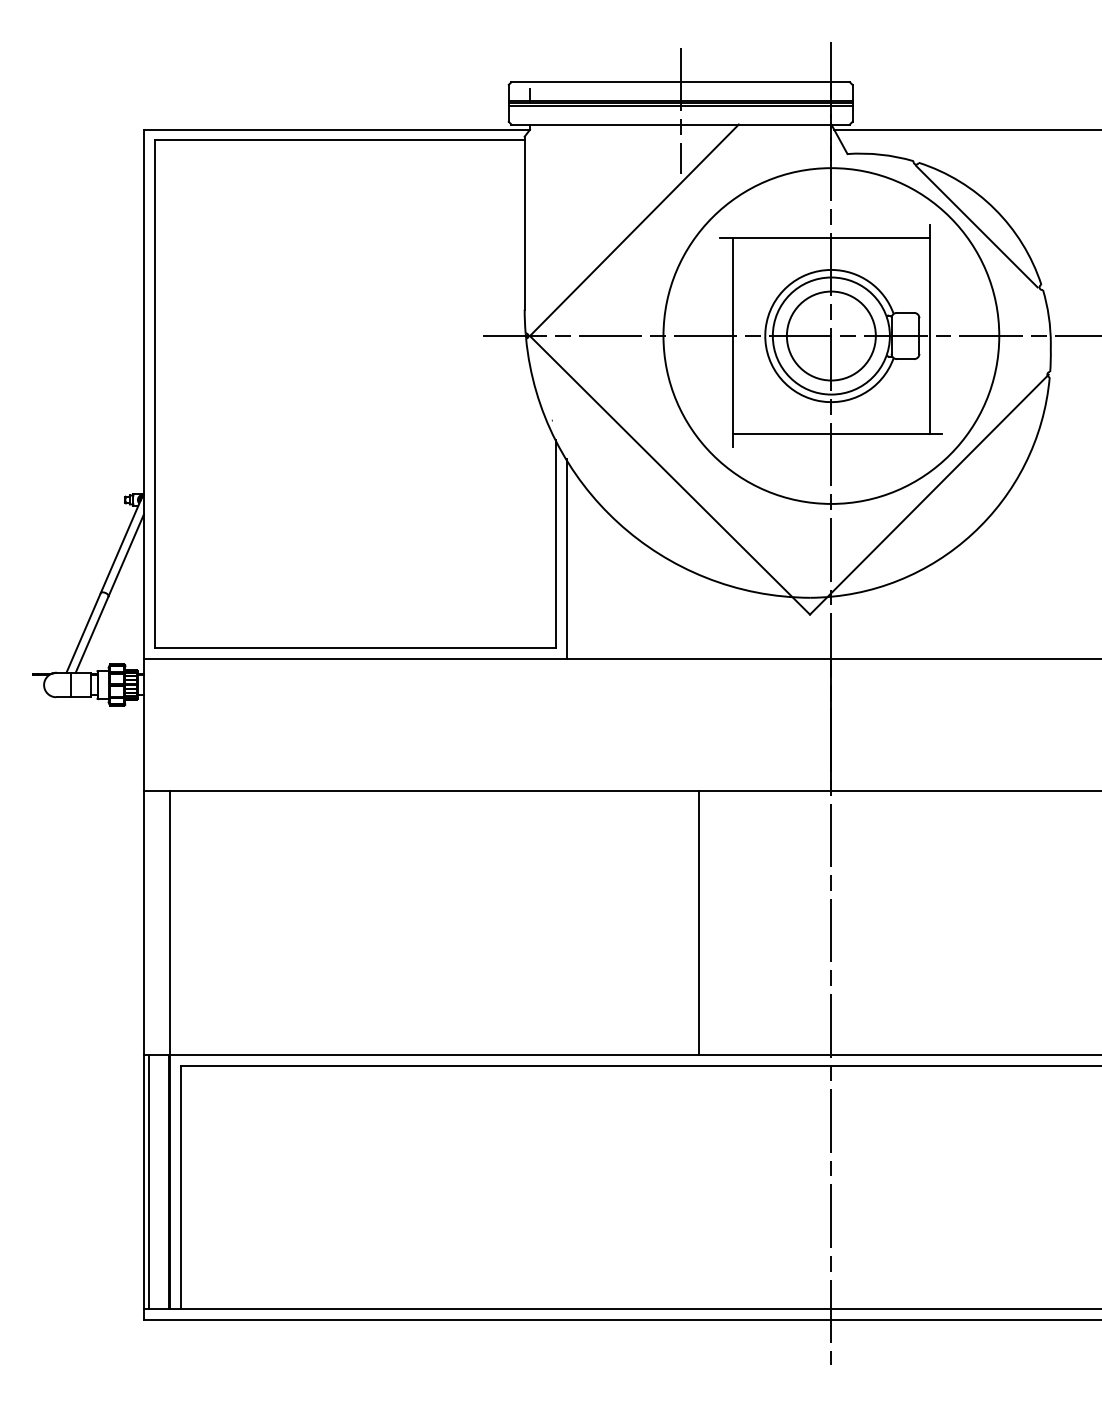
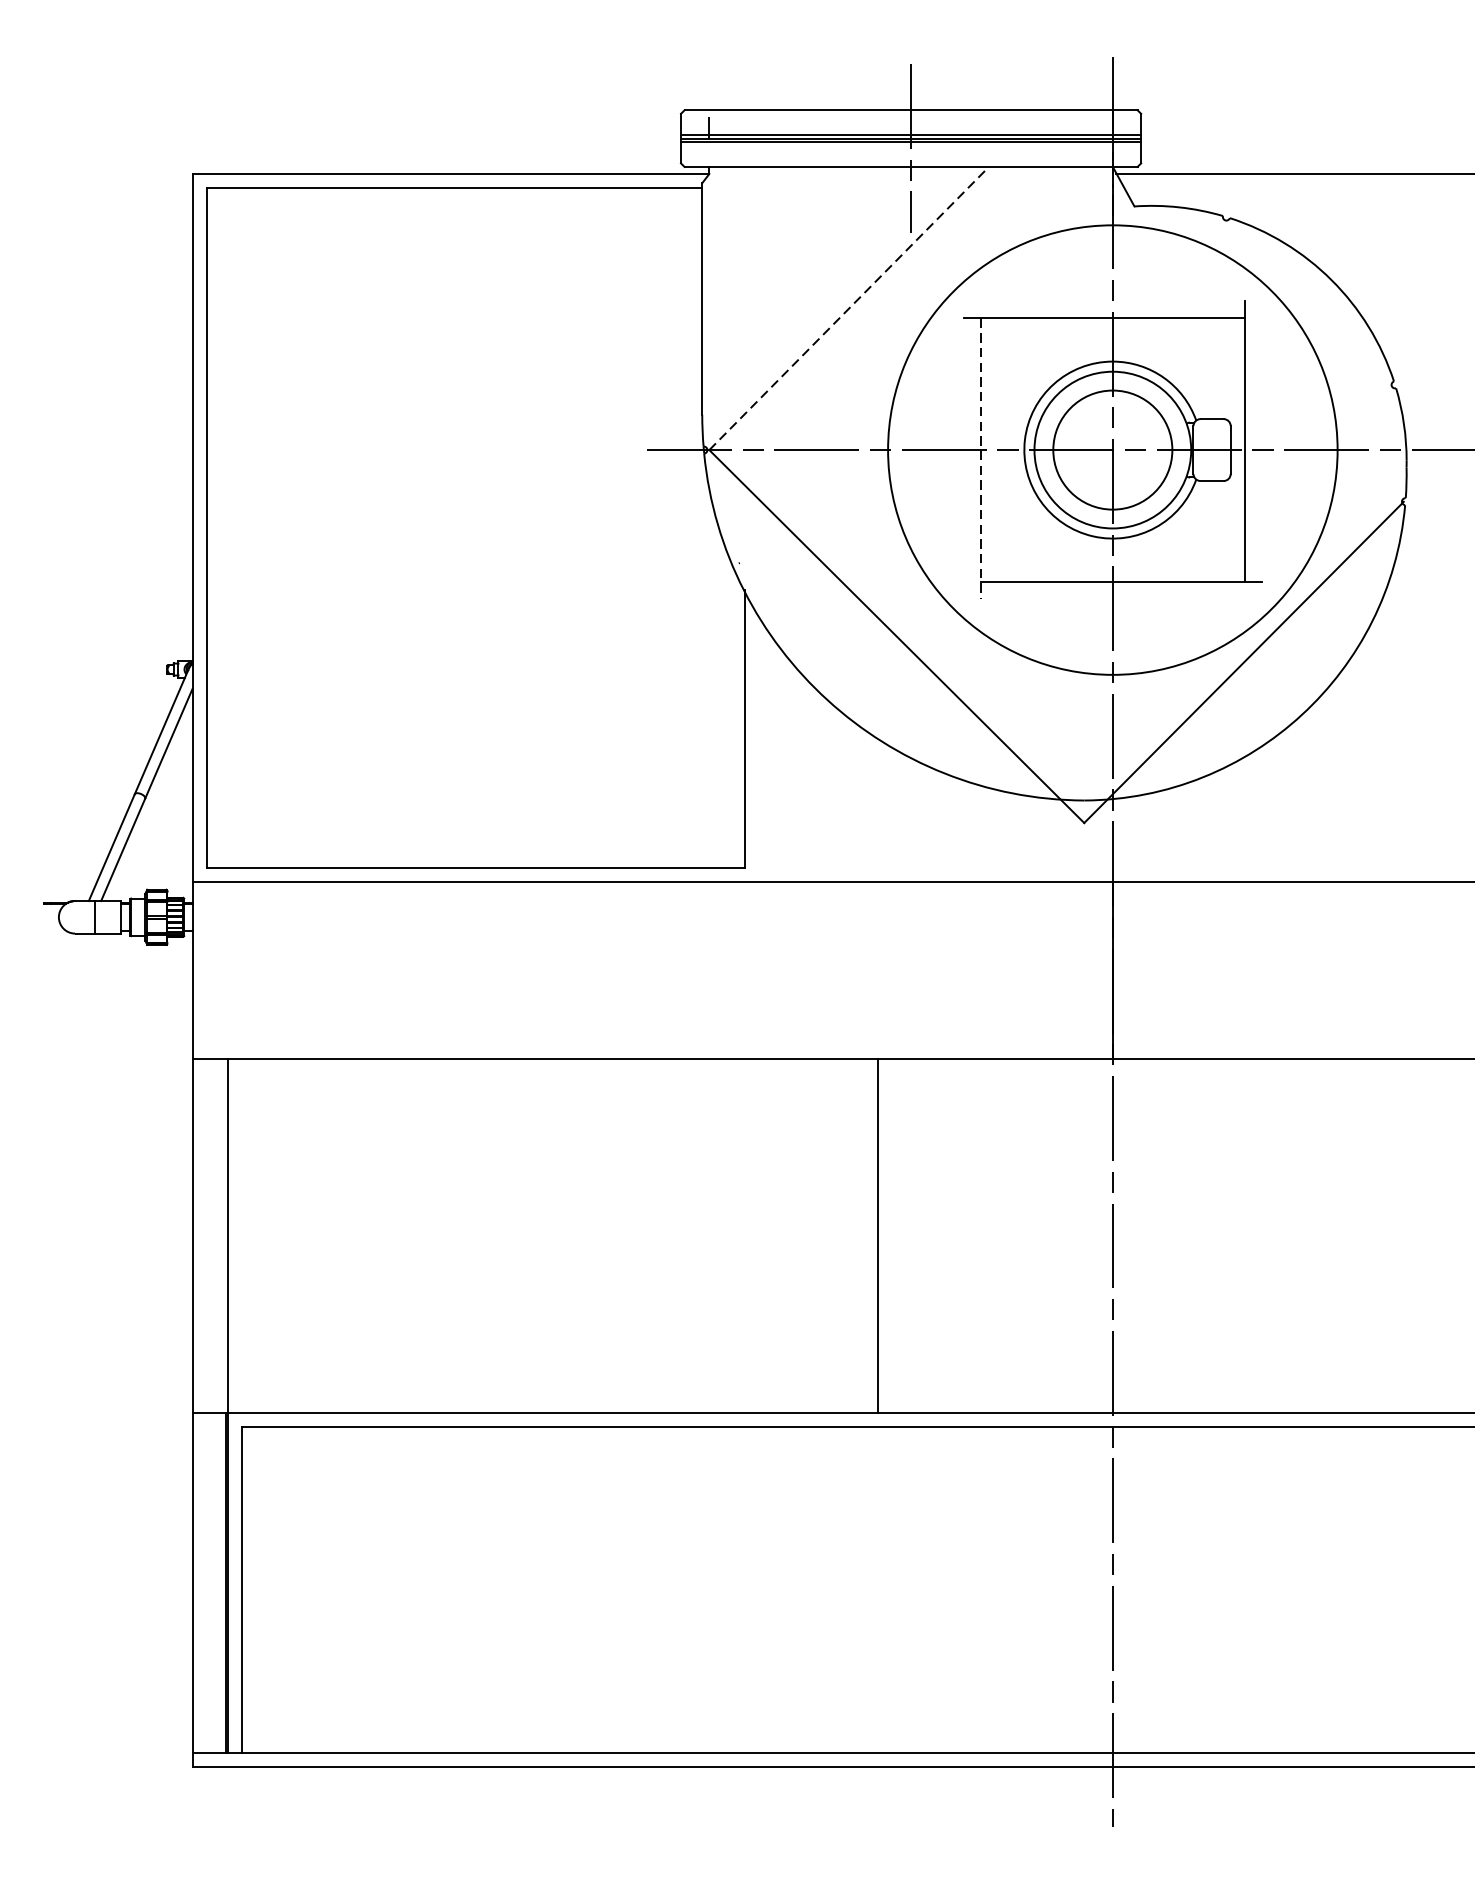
line: (976, 226) -> (1307, 303), removed
line: (634, 230) -> (849, 308), solid -> dashed
line: (733, 342) -> (981, 458), solid -> dashed
line: (566, 558) -> (758, 747), removed
line: (699, 922) -> (878, 1235), moved
line: (149, 1182) -> (200, 1583), removed

